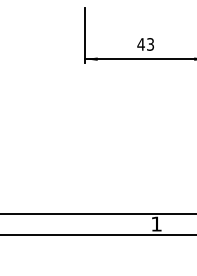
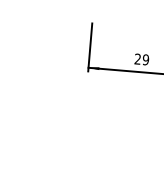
text: (145, 44) -> (141, 59), 43 -> 29

